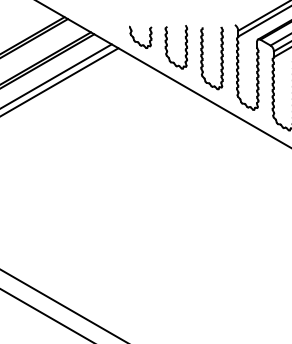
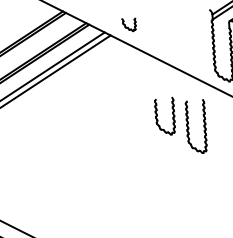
part: (140, 36) -> (128, 24), size x0.7
part: (184, 49) -> (172, 118), moved
part: (203, 58) -> (189, 127), moved

